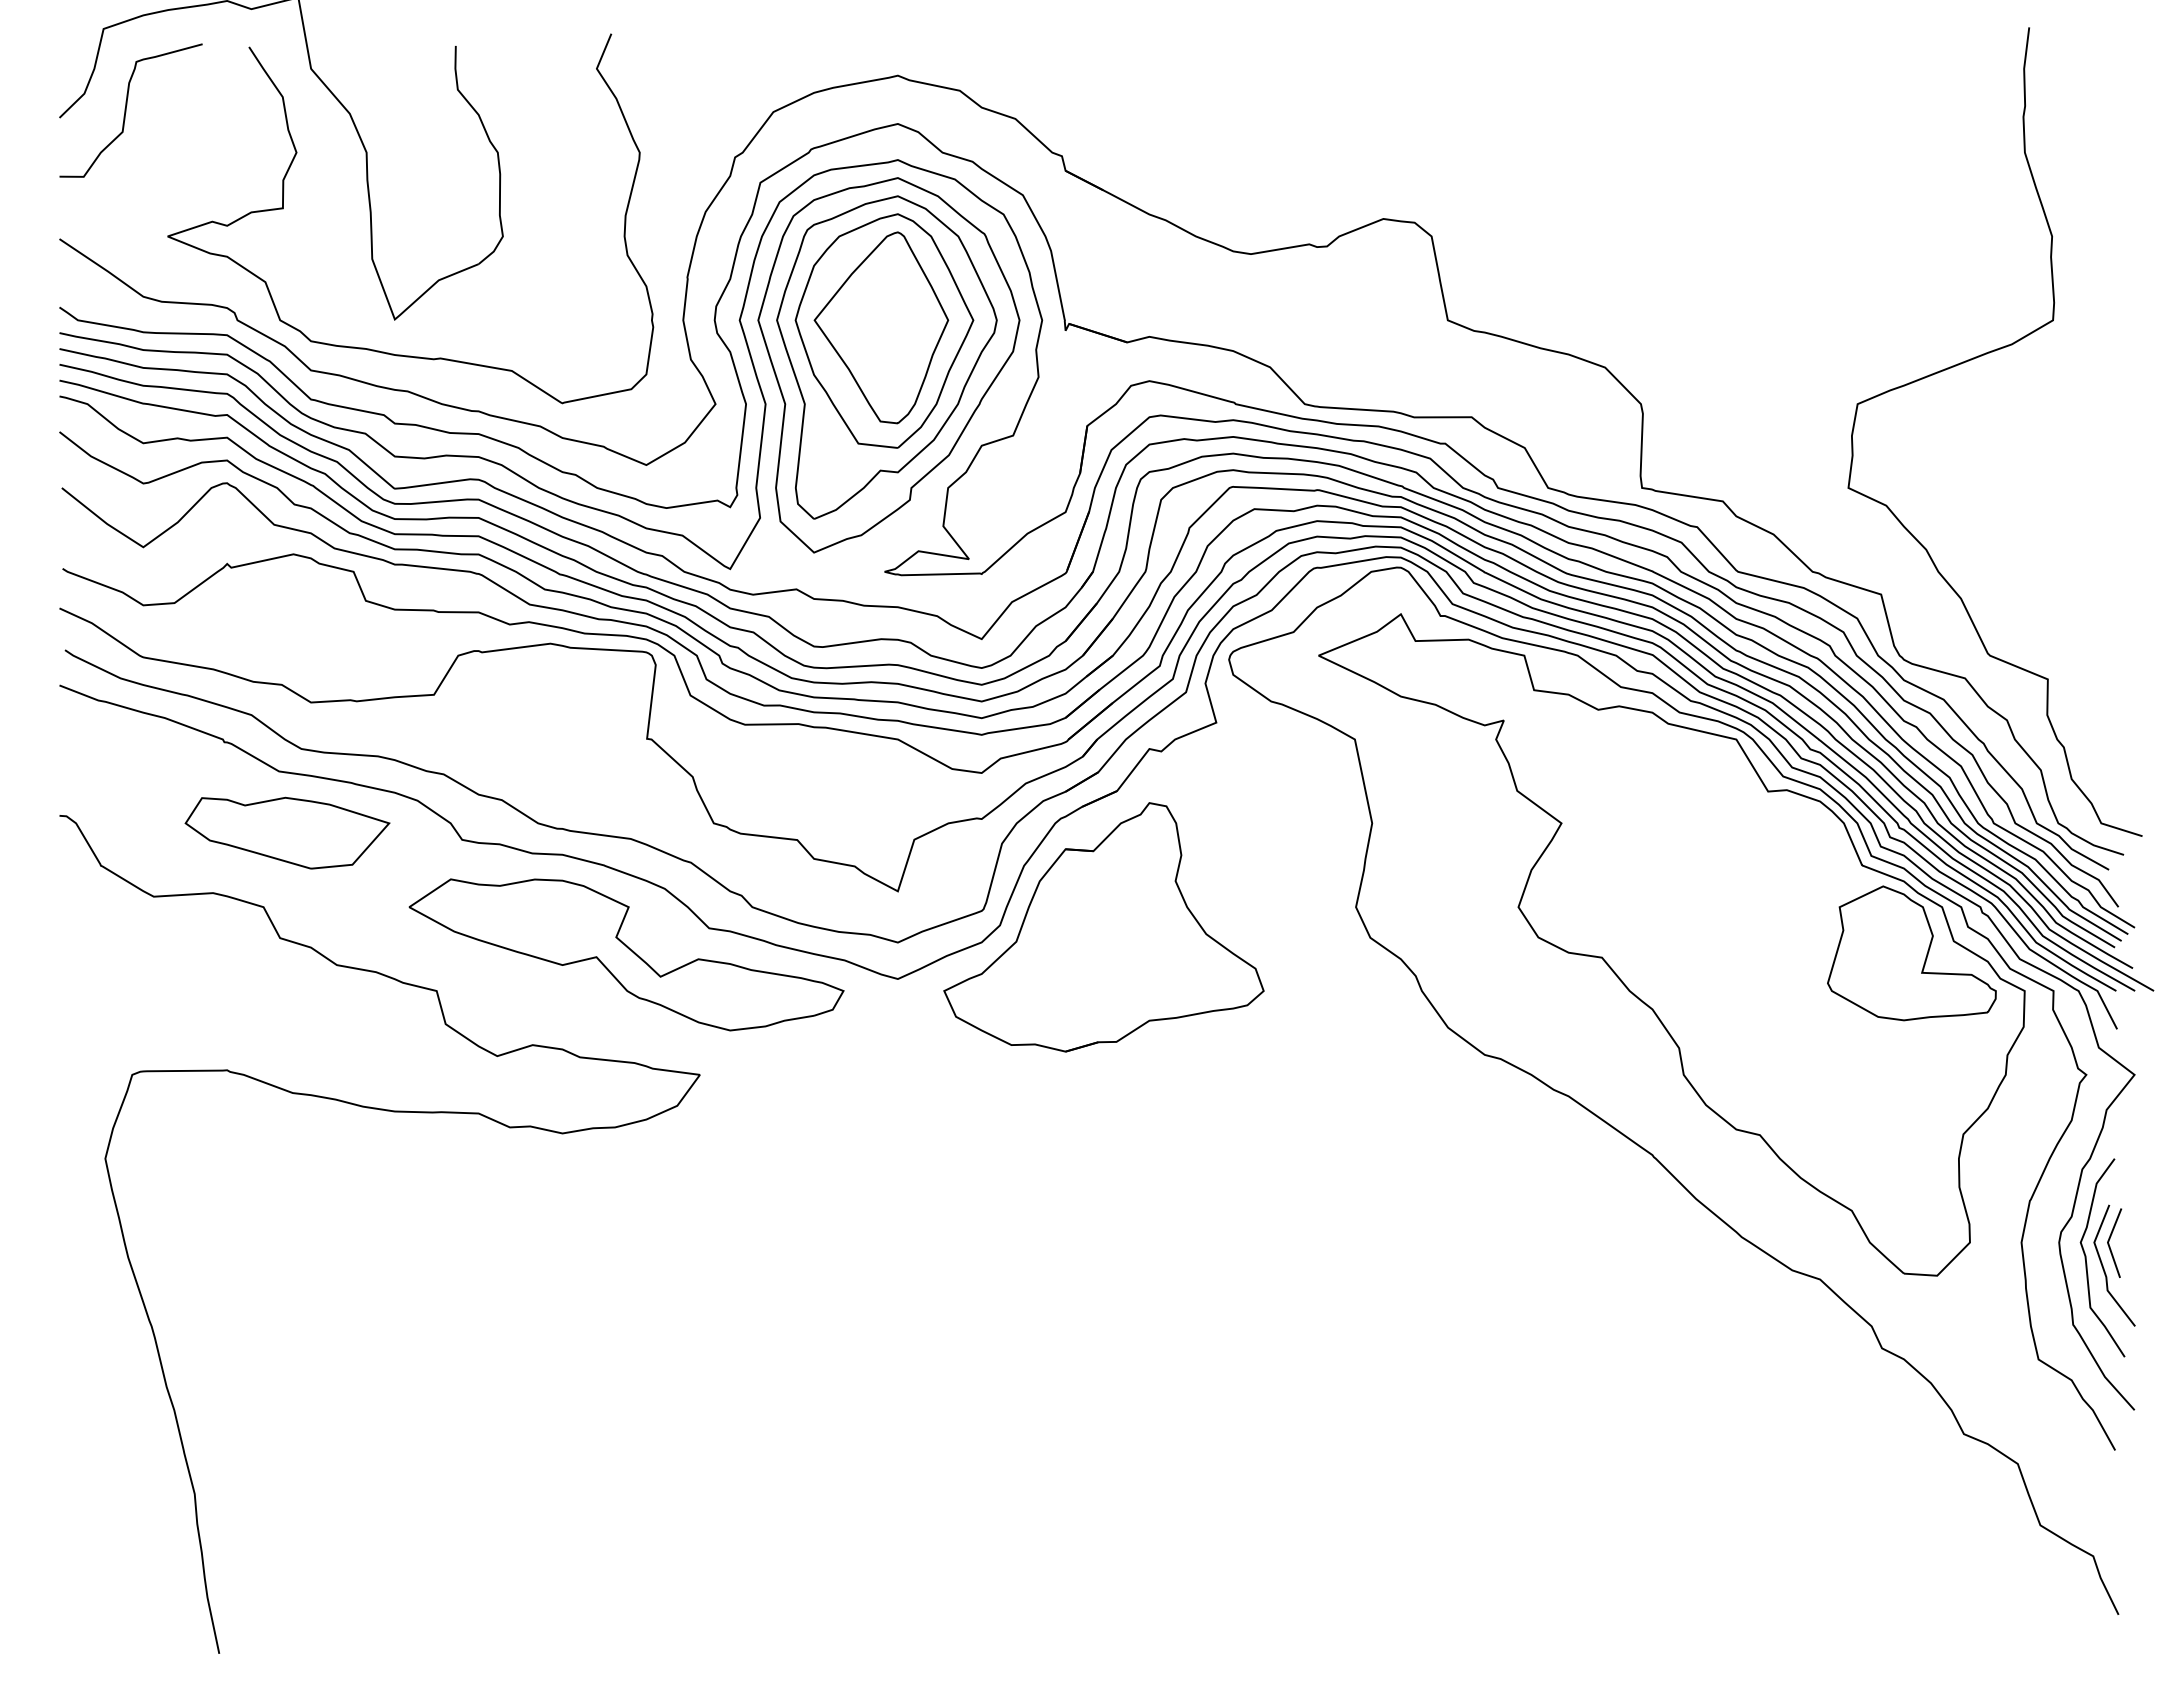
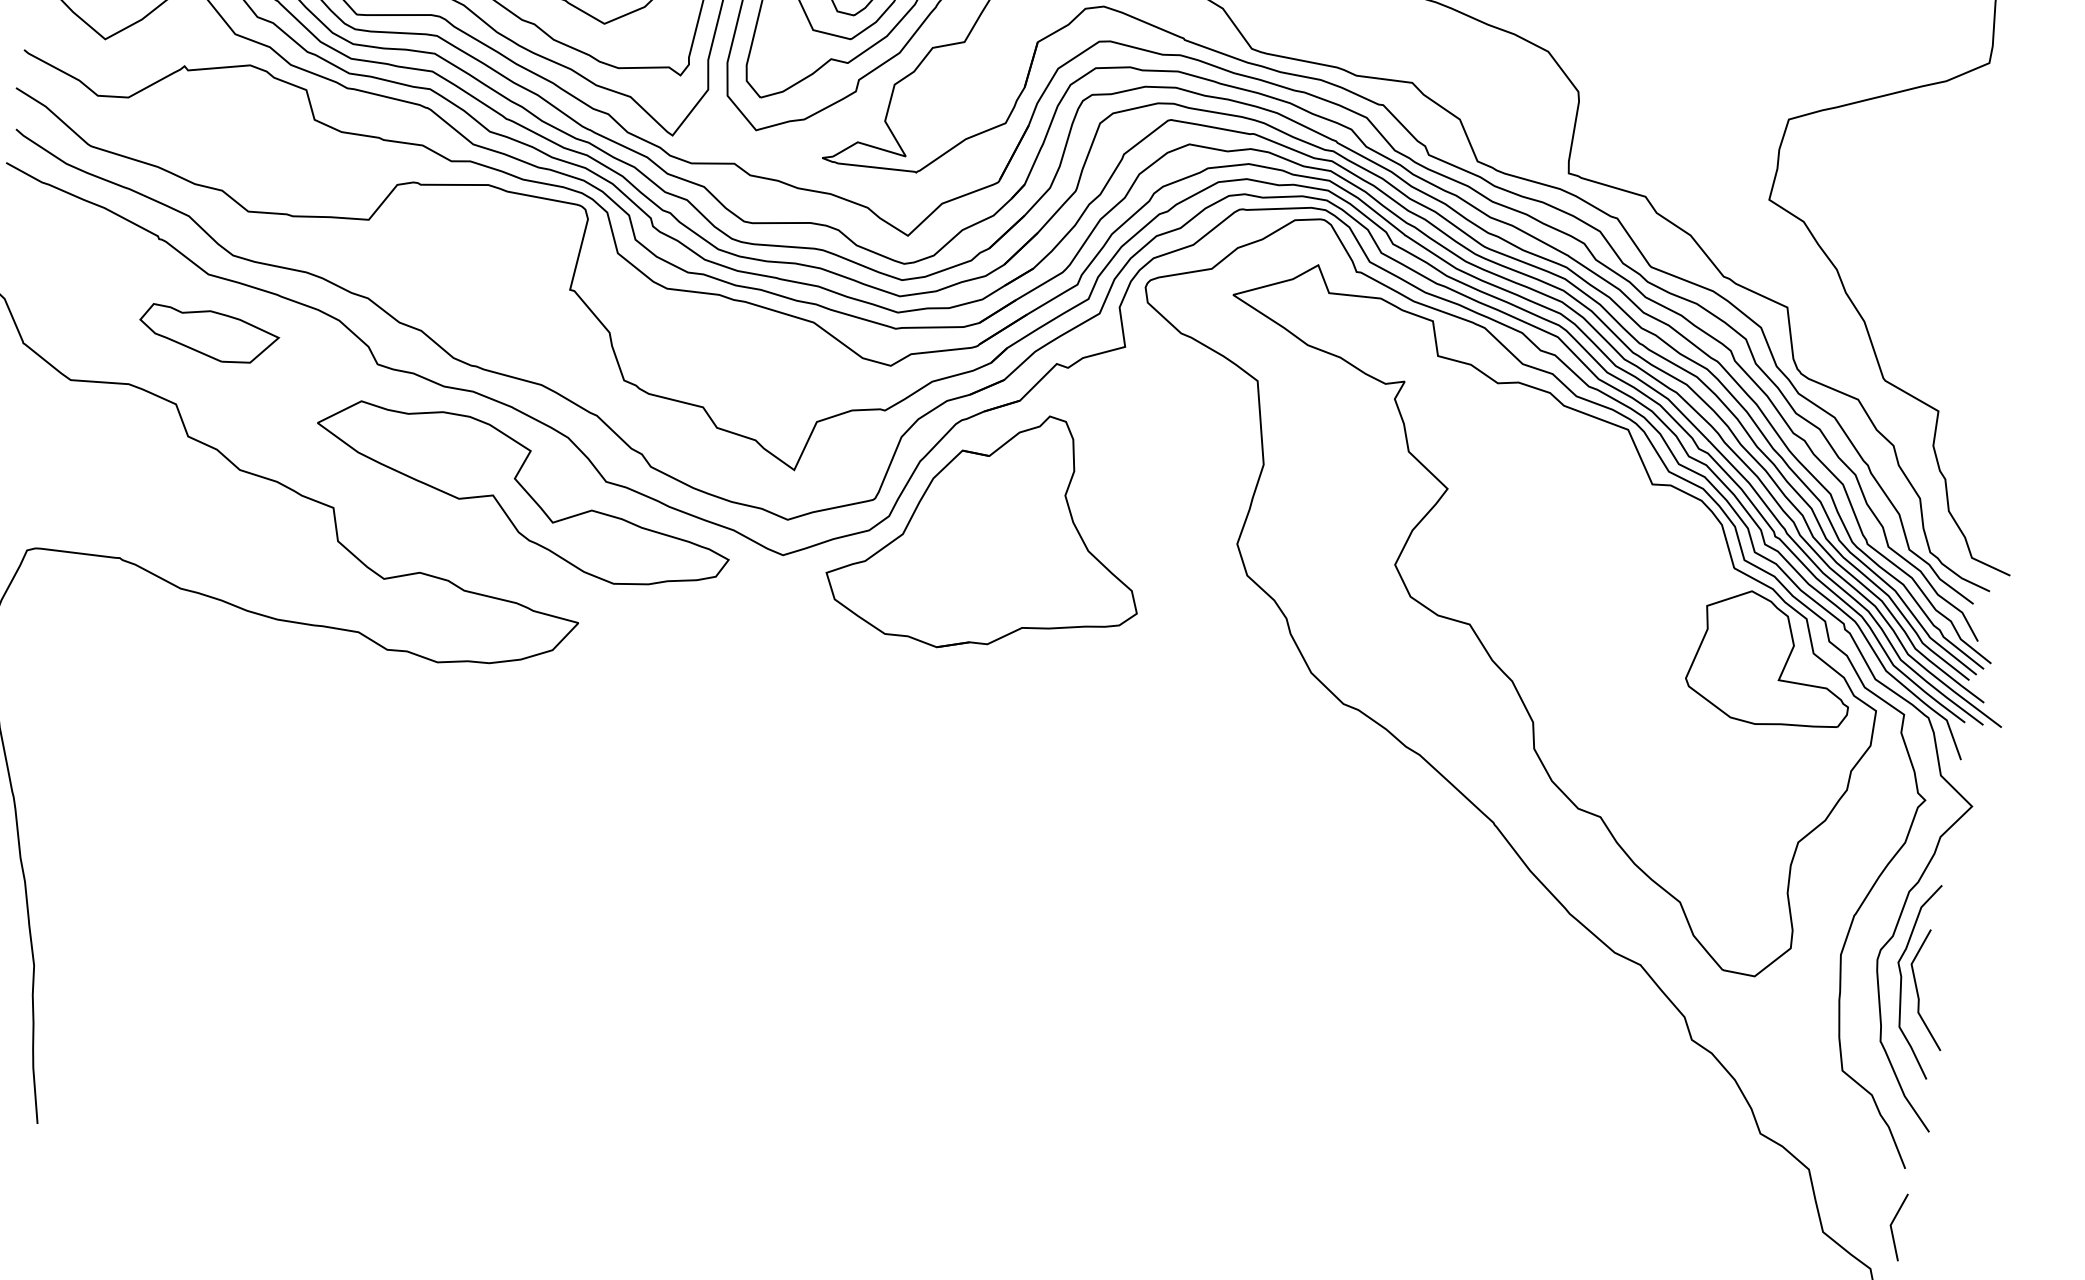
part: (287, 832) -> (208, 334), size x0.7
line: (2110, 1239) -> (1893, 1222), moved

